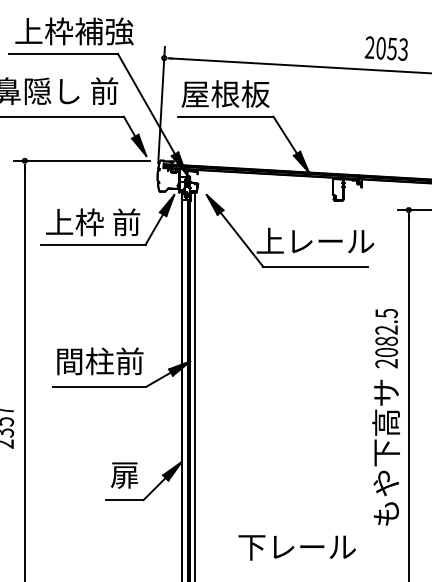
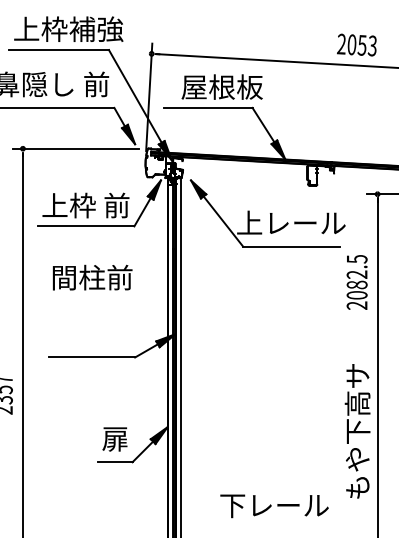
text: (225, 93) -> (222, 86), moved
text: (386, 338) -> (356, 282), moved
text: (100, 361) -> (92, 277), moved
text: (385, 452) -> (356, 431), moved

